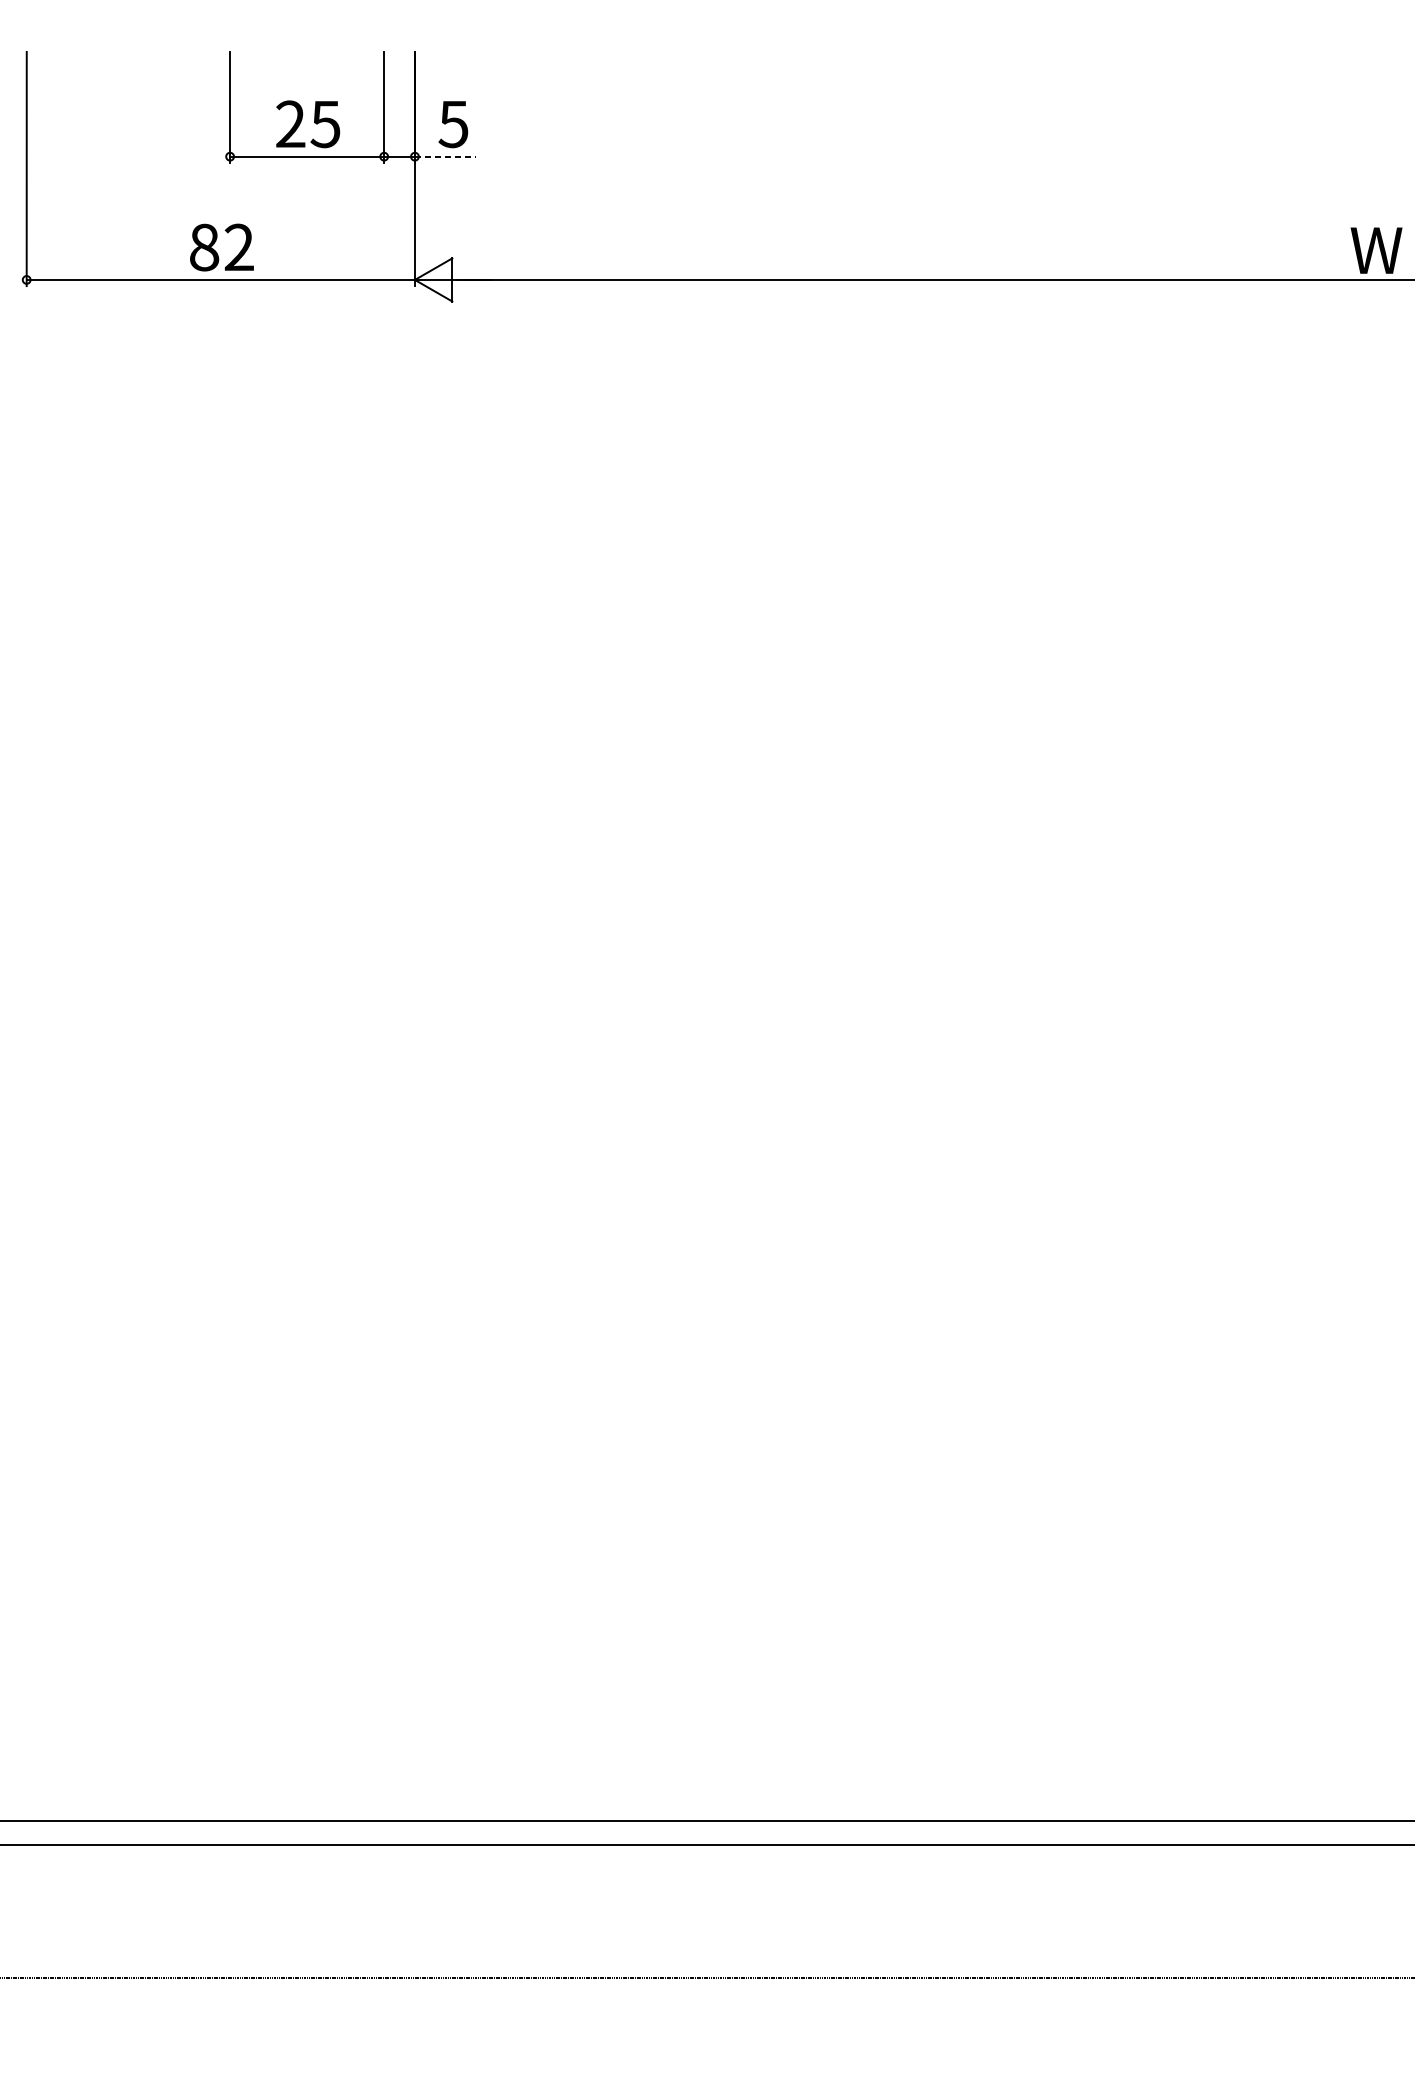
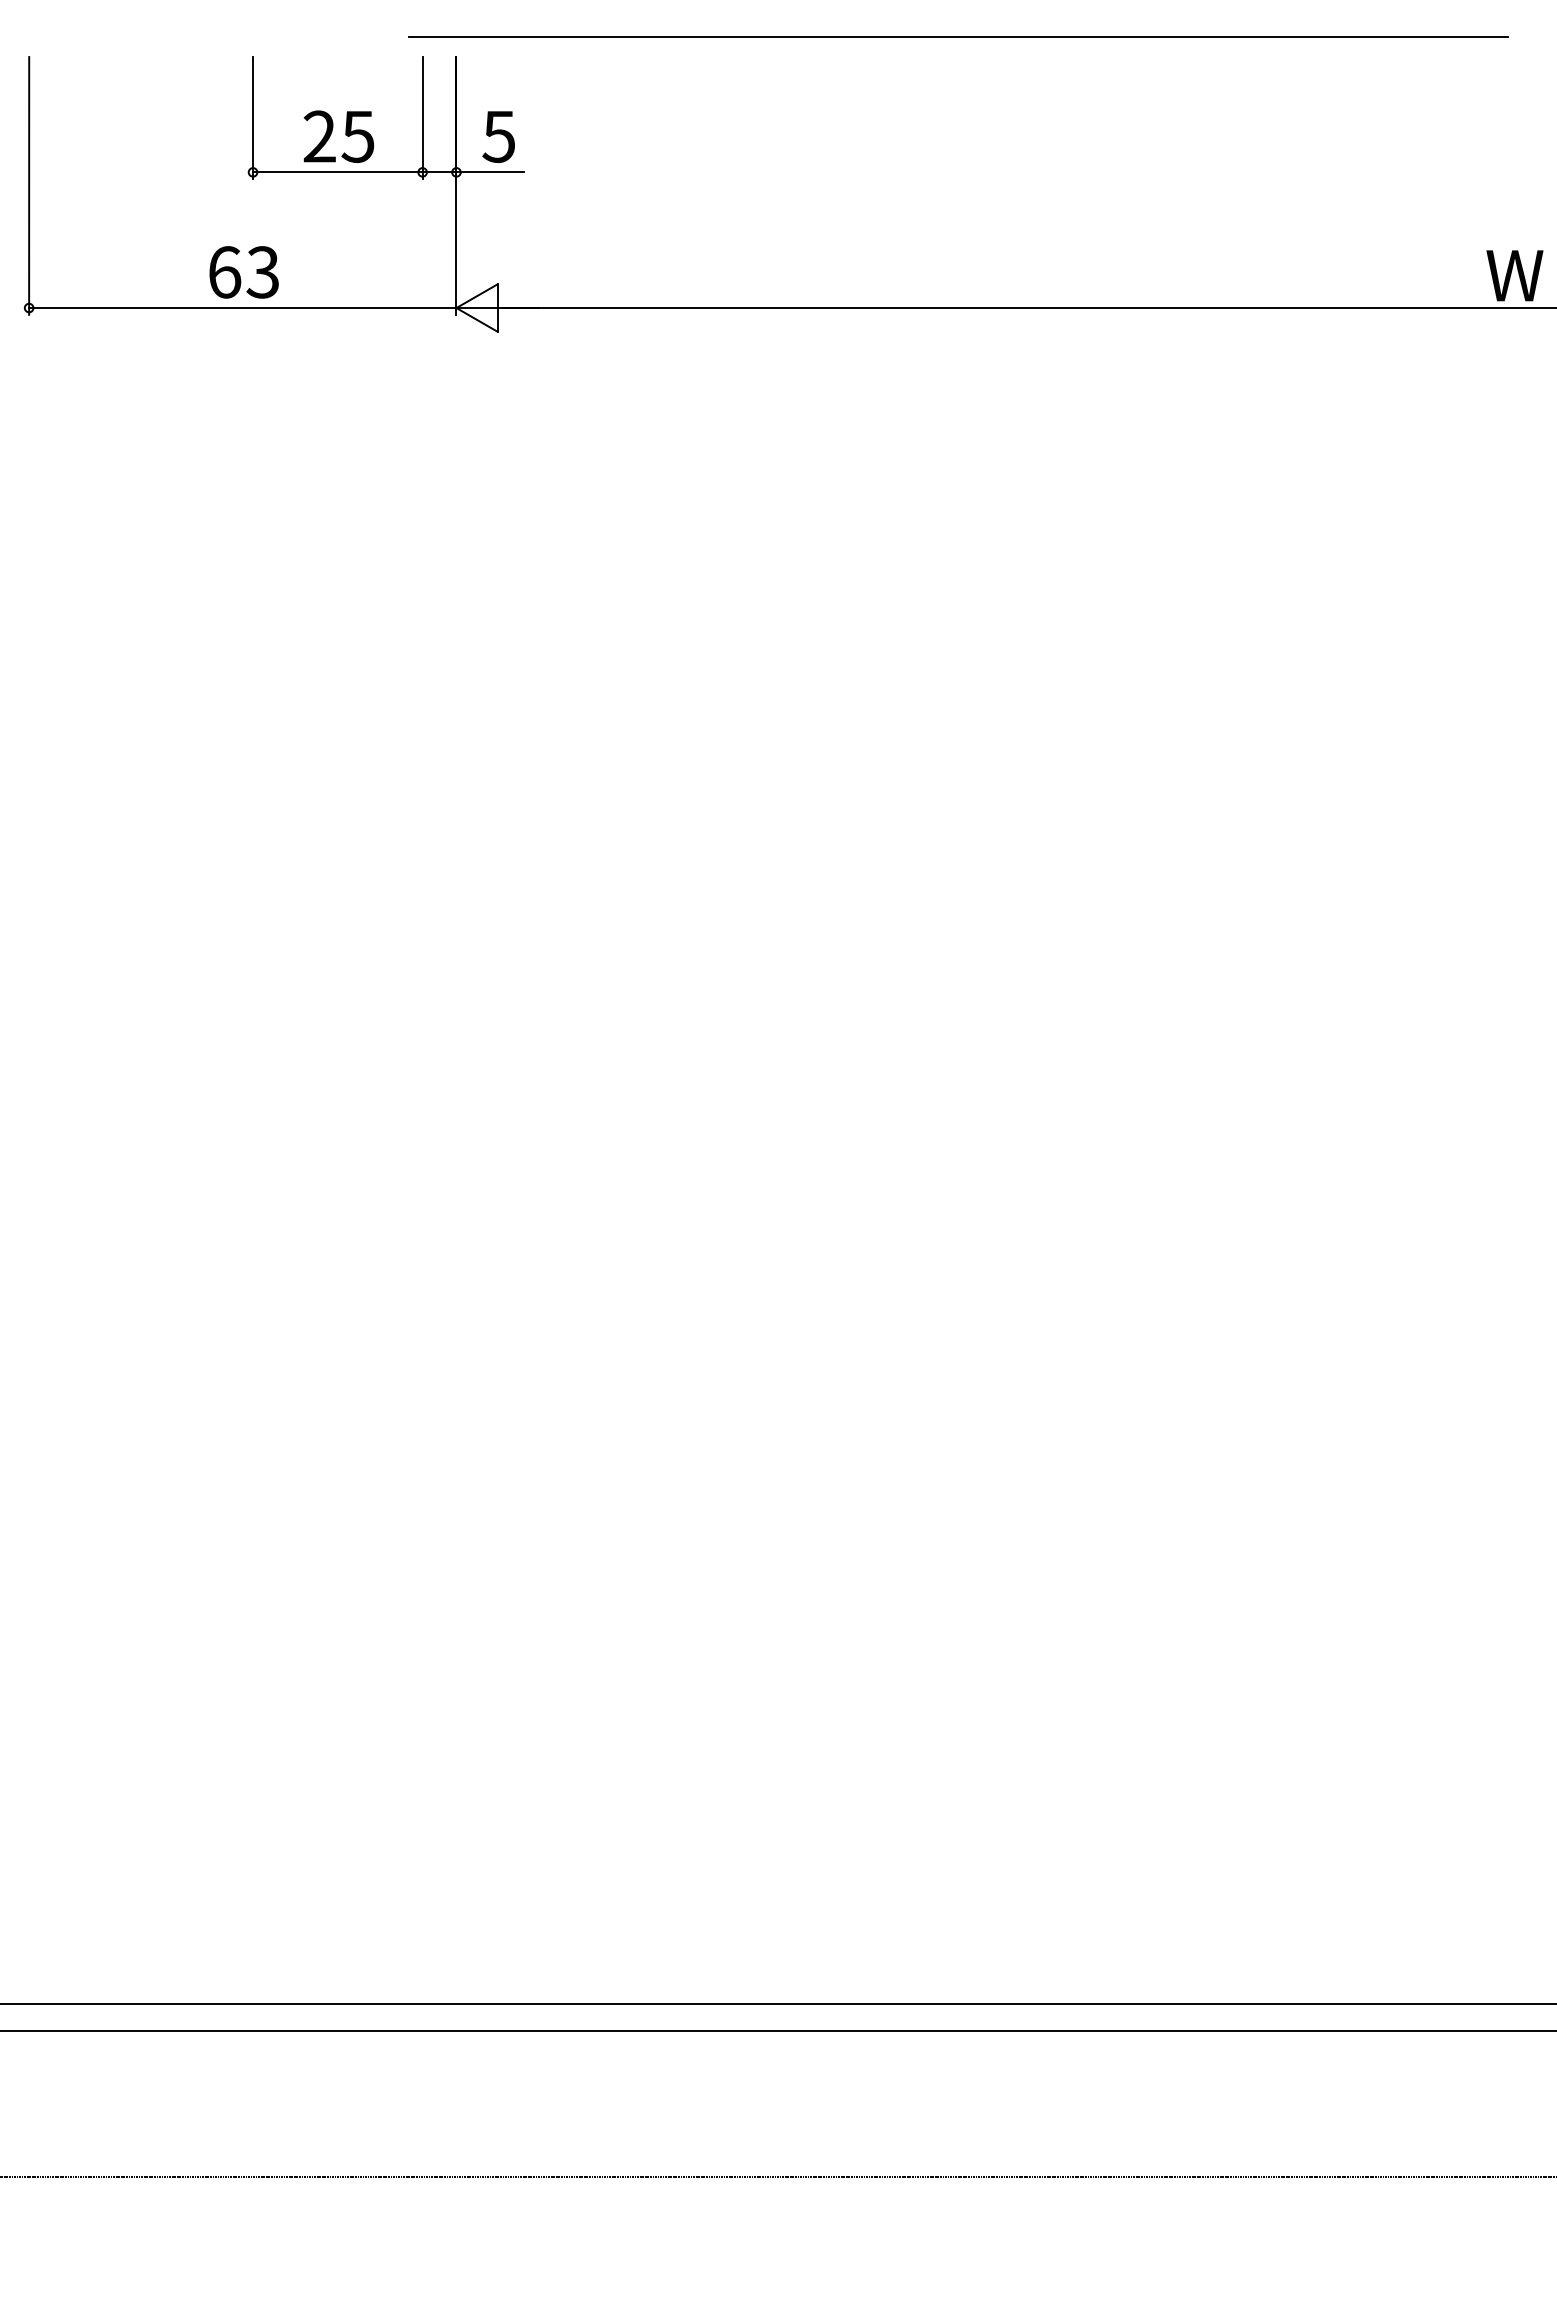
line: (871, 33) -> (958, 36), added
line: (445, 156) -> (490, 172), dashed -> solid
text: (222, 247) -> (244, 272), 82 -> 63

